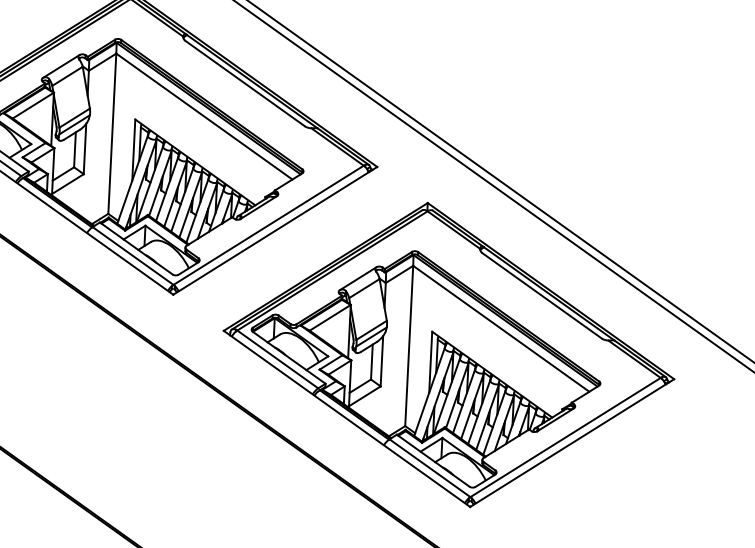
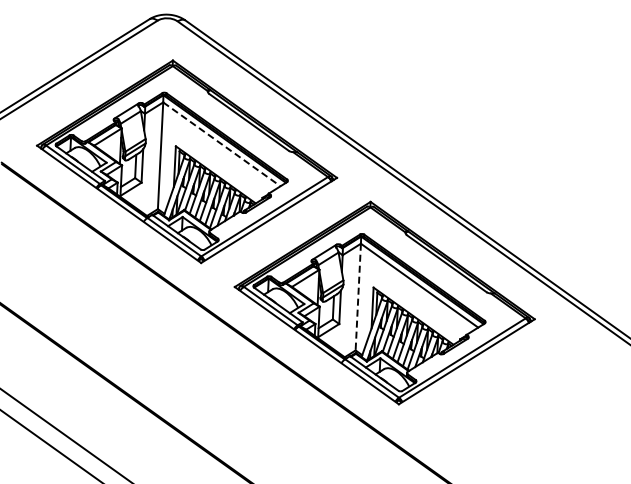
line: (205, 116) -> (222, 144), solid -> dashed
line: (409, 346) -> (358, 297), solid -> dashed

